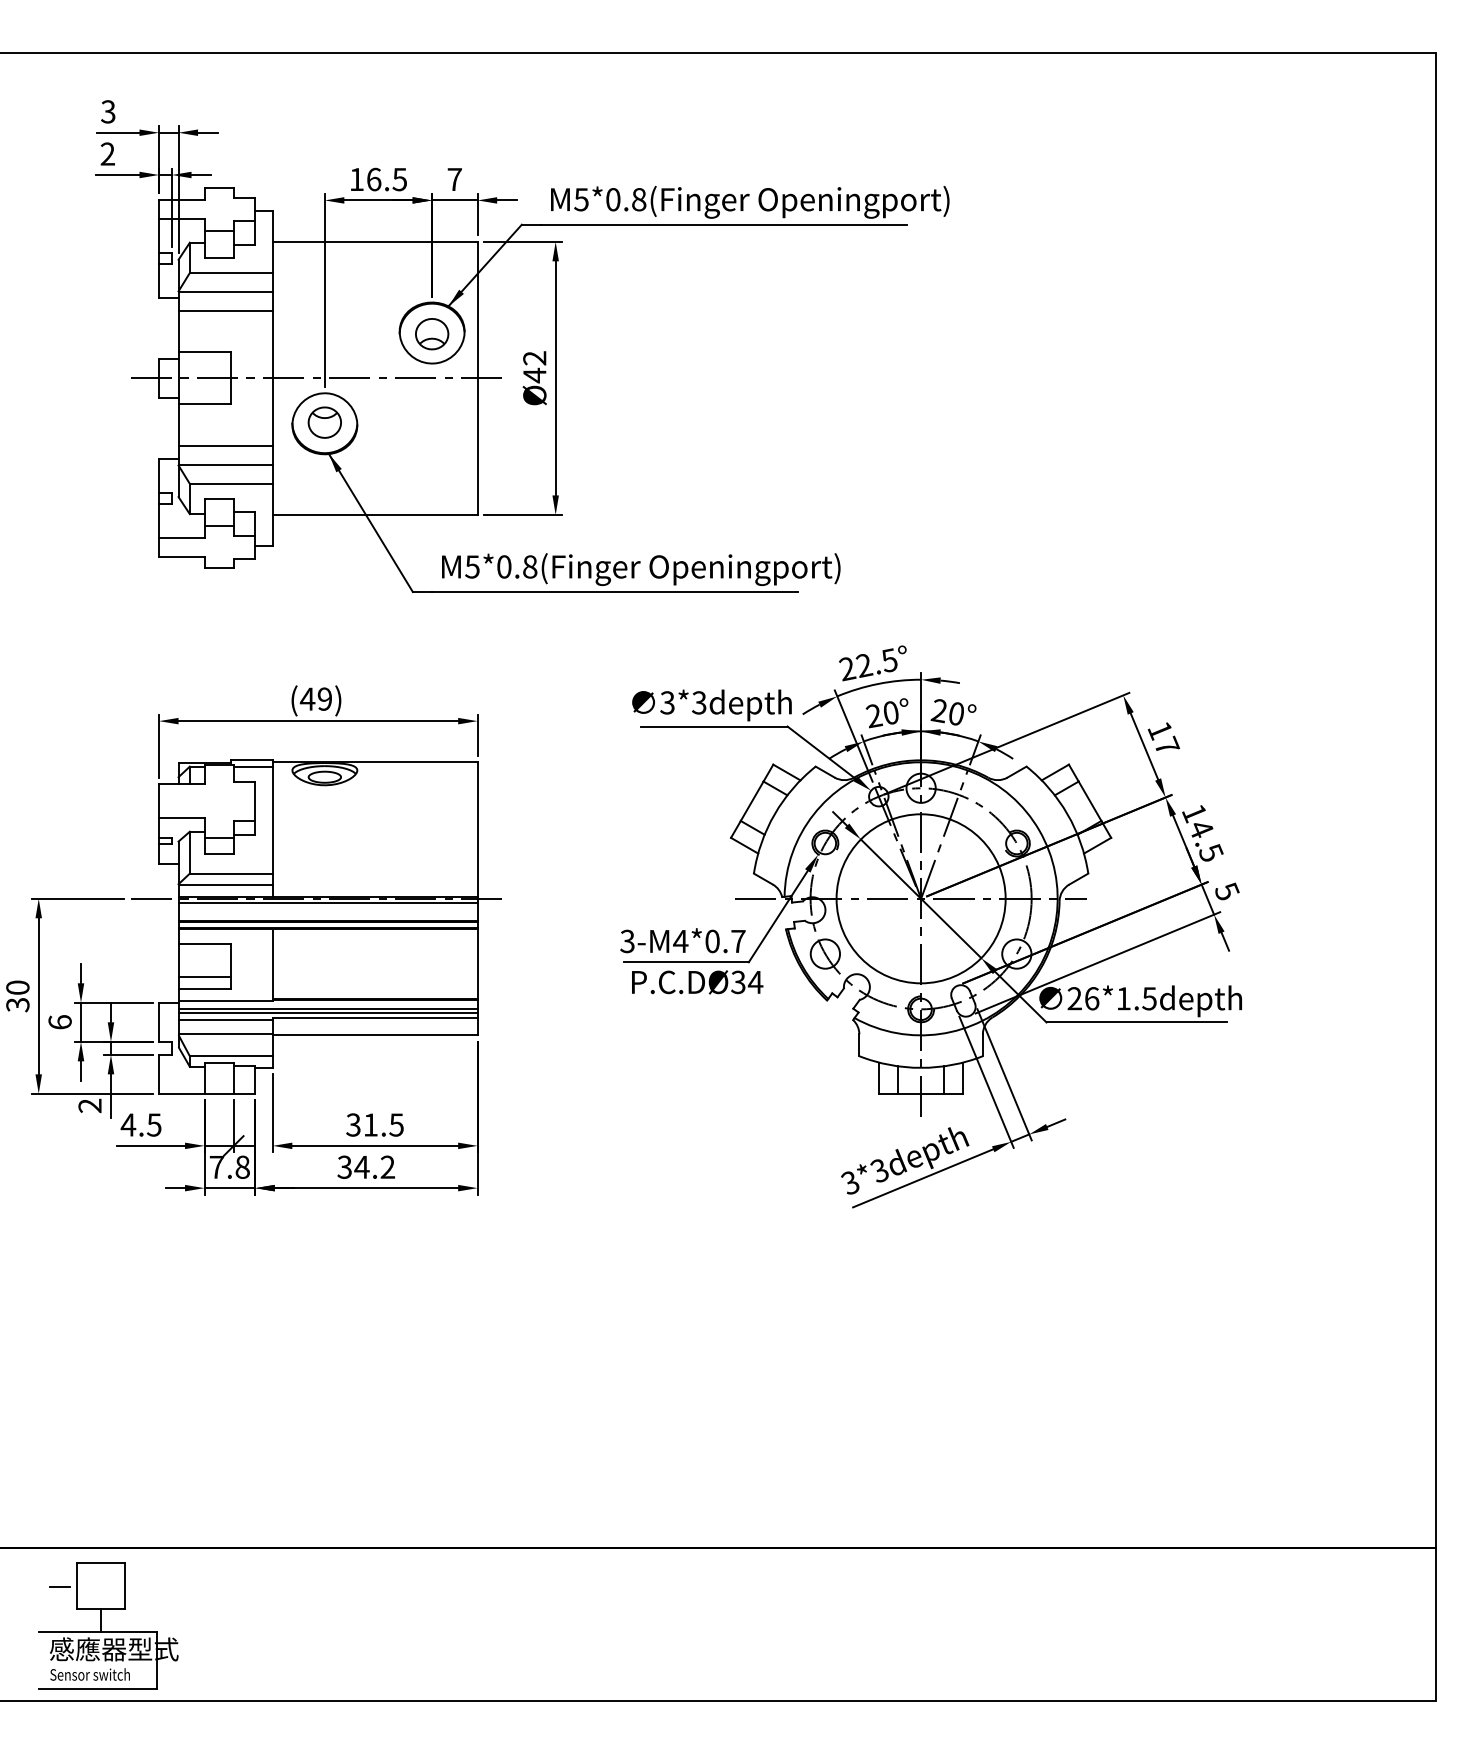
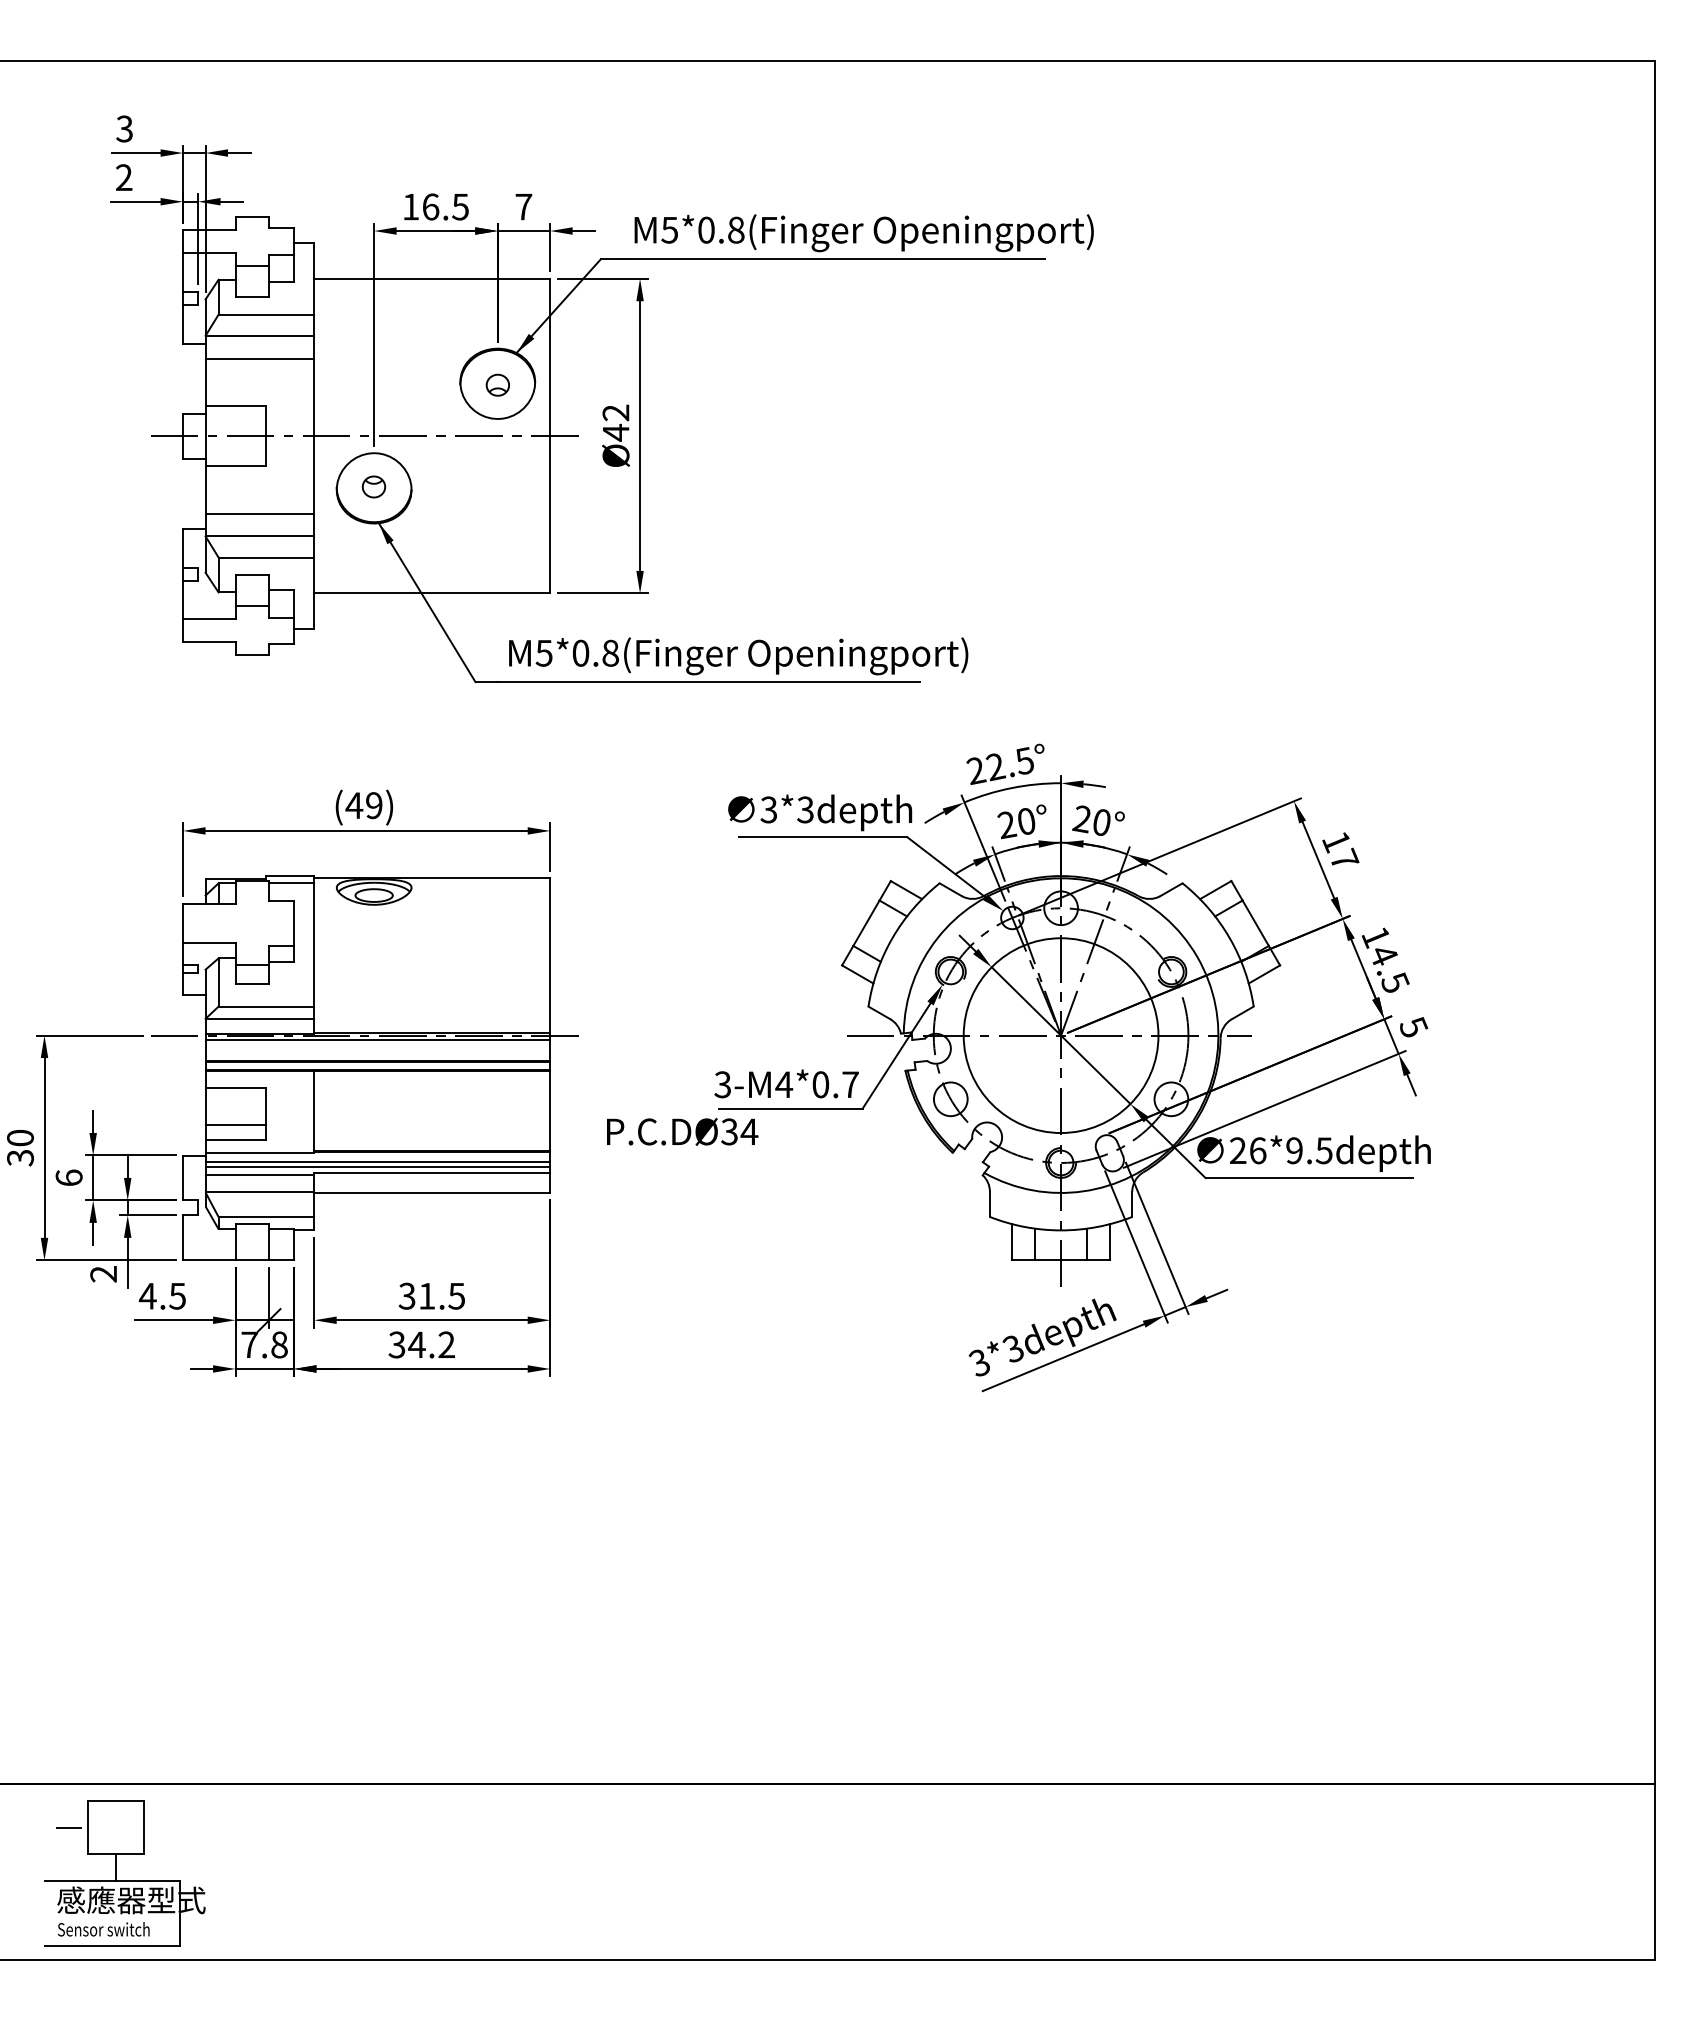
part: (432, 334) -> (498, 385), size x0.6
part: (324, 422) -> (373, 486), size x0.6
text: (697, 982) -> (682, 1132), moved
text: (1123, 998) -> (1294, 1150), 26*1.5depth -> 26*9.5depth

